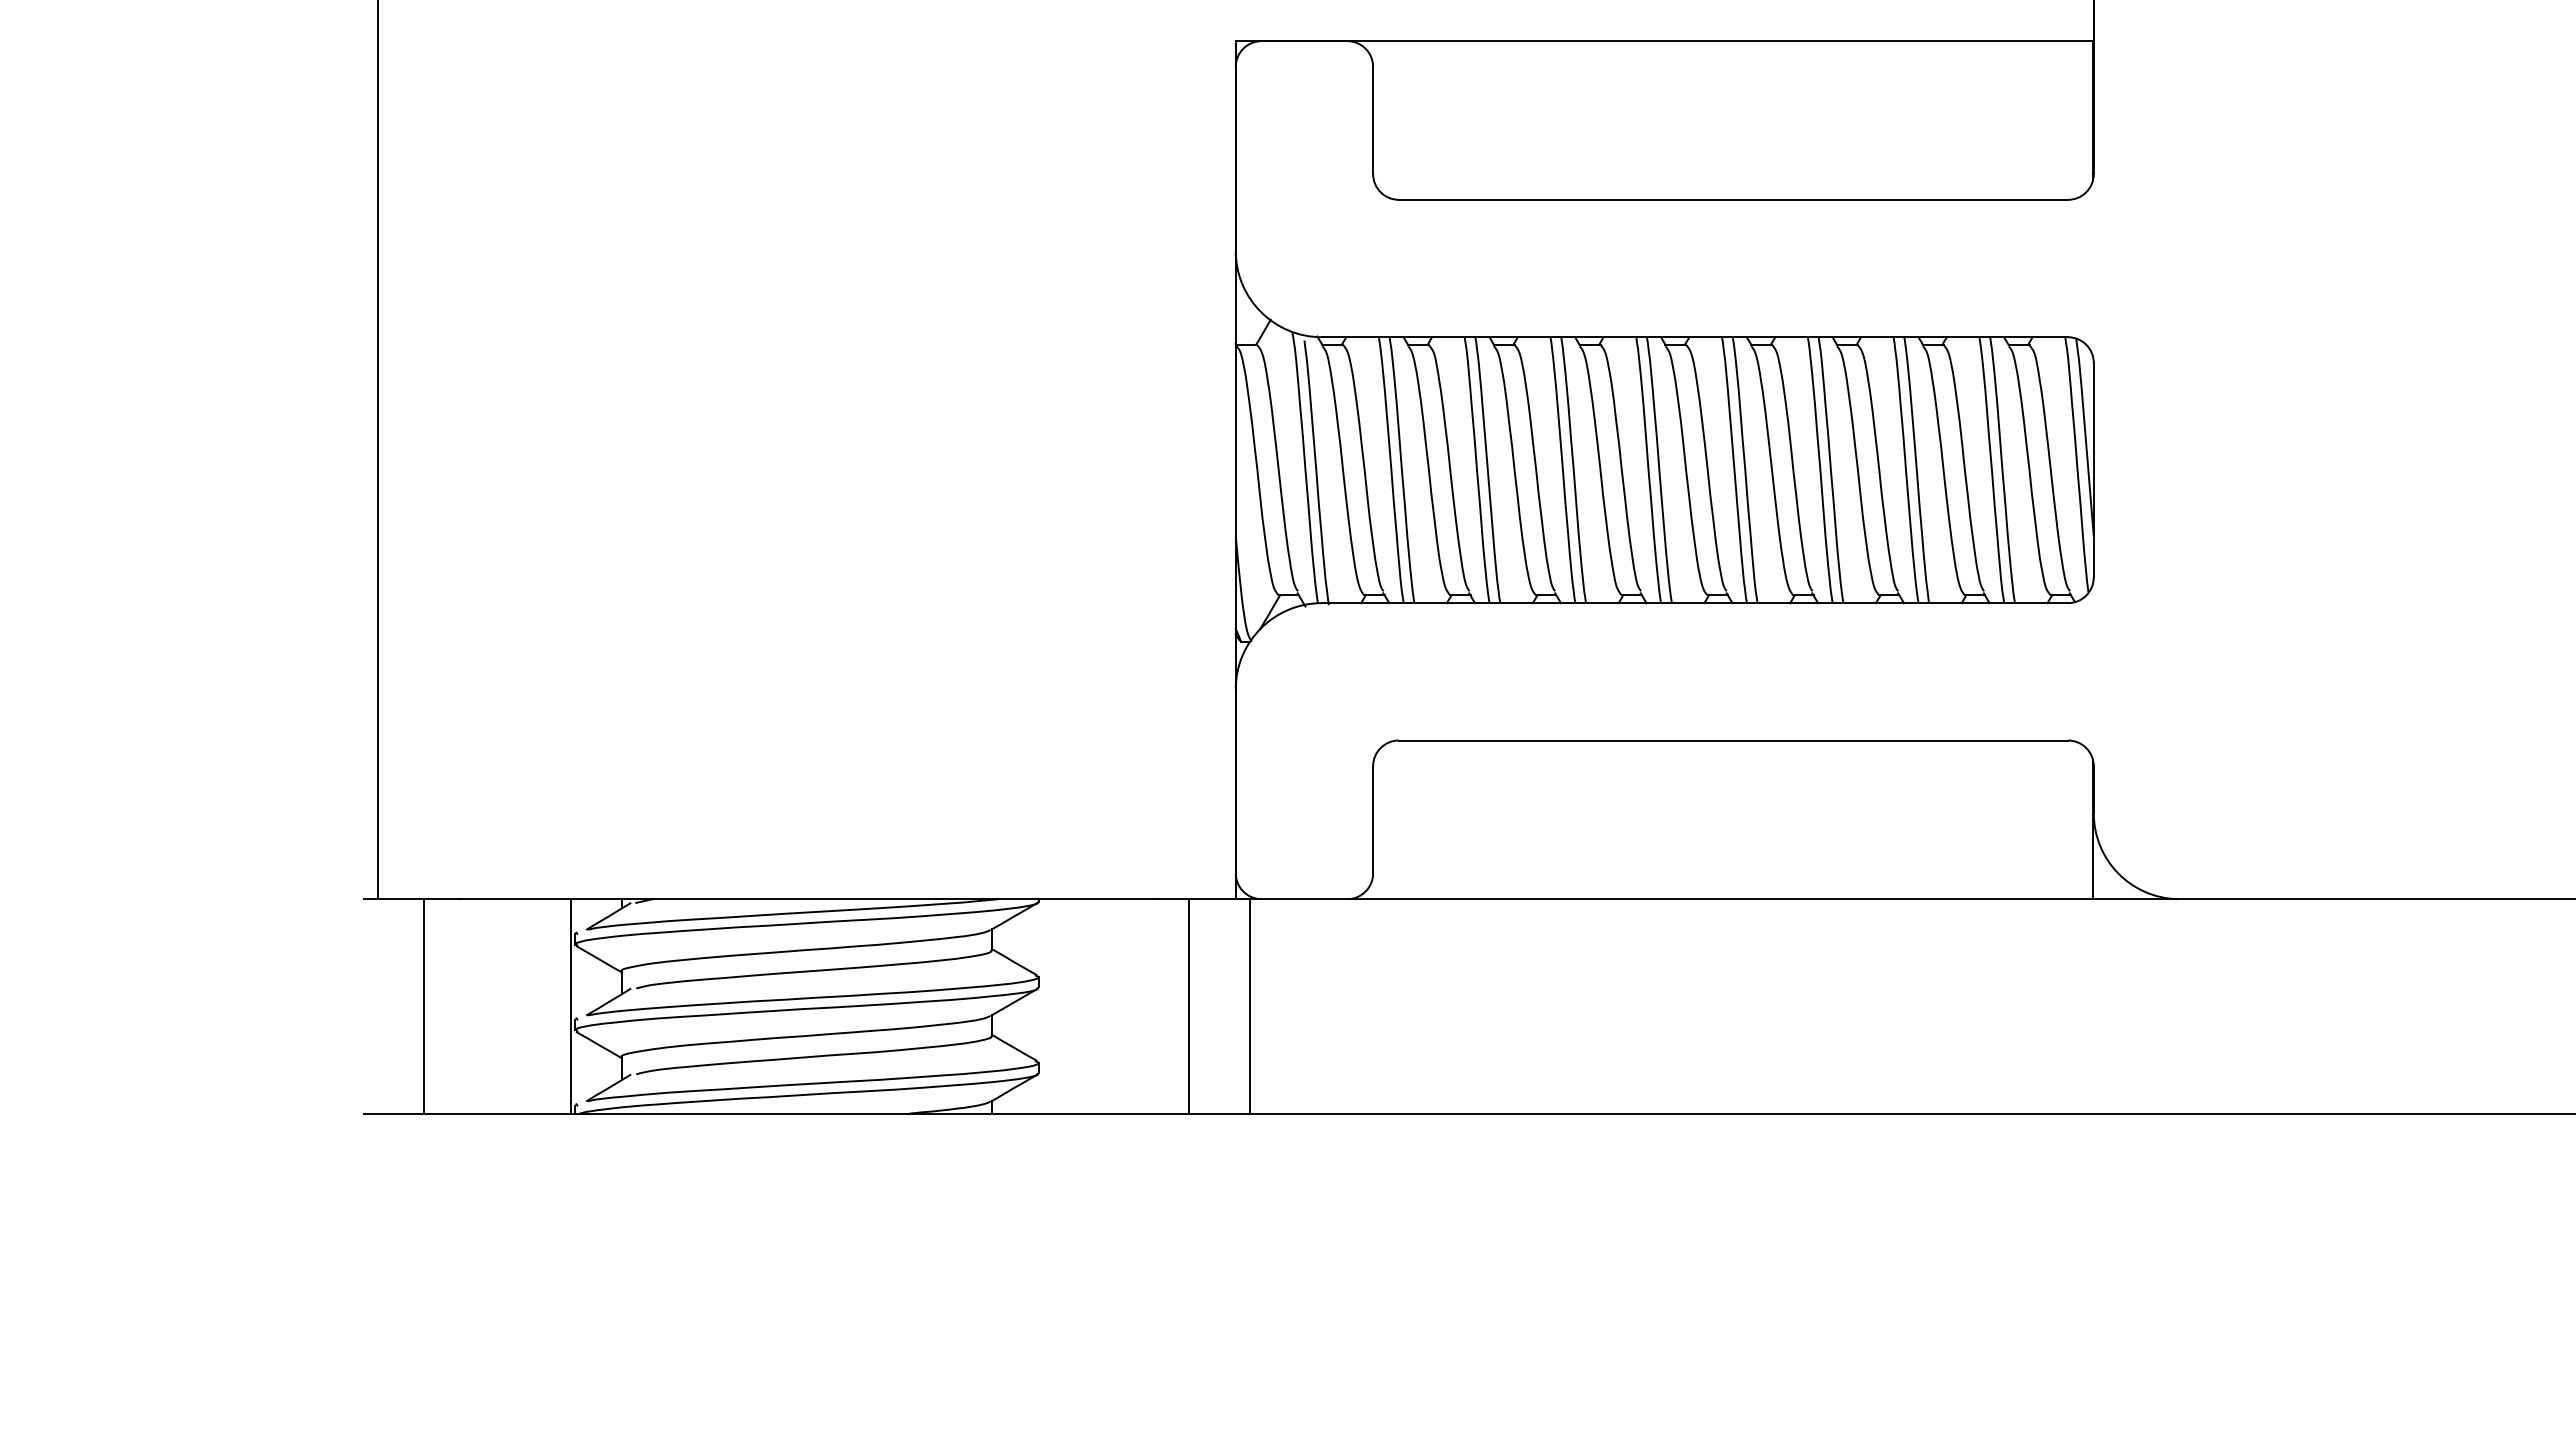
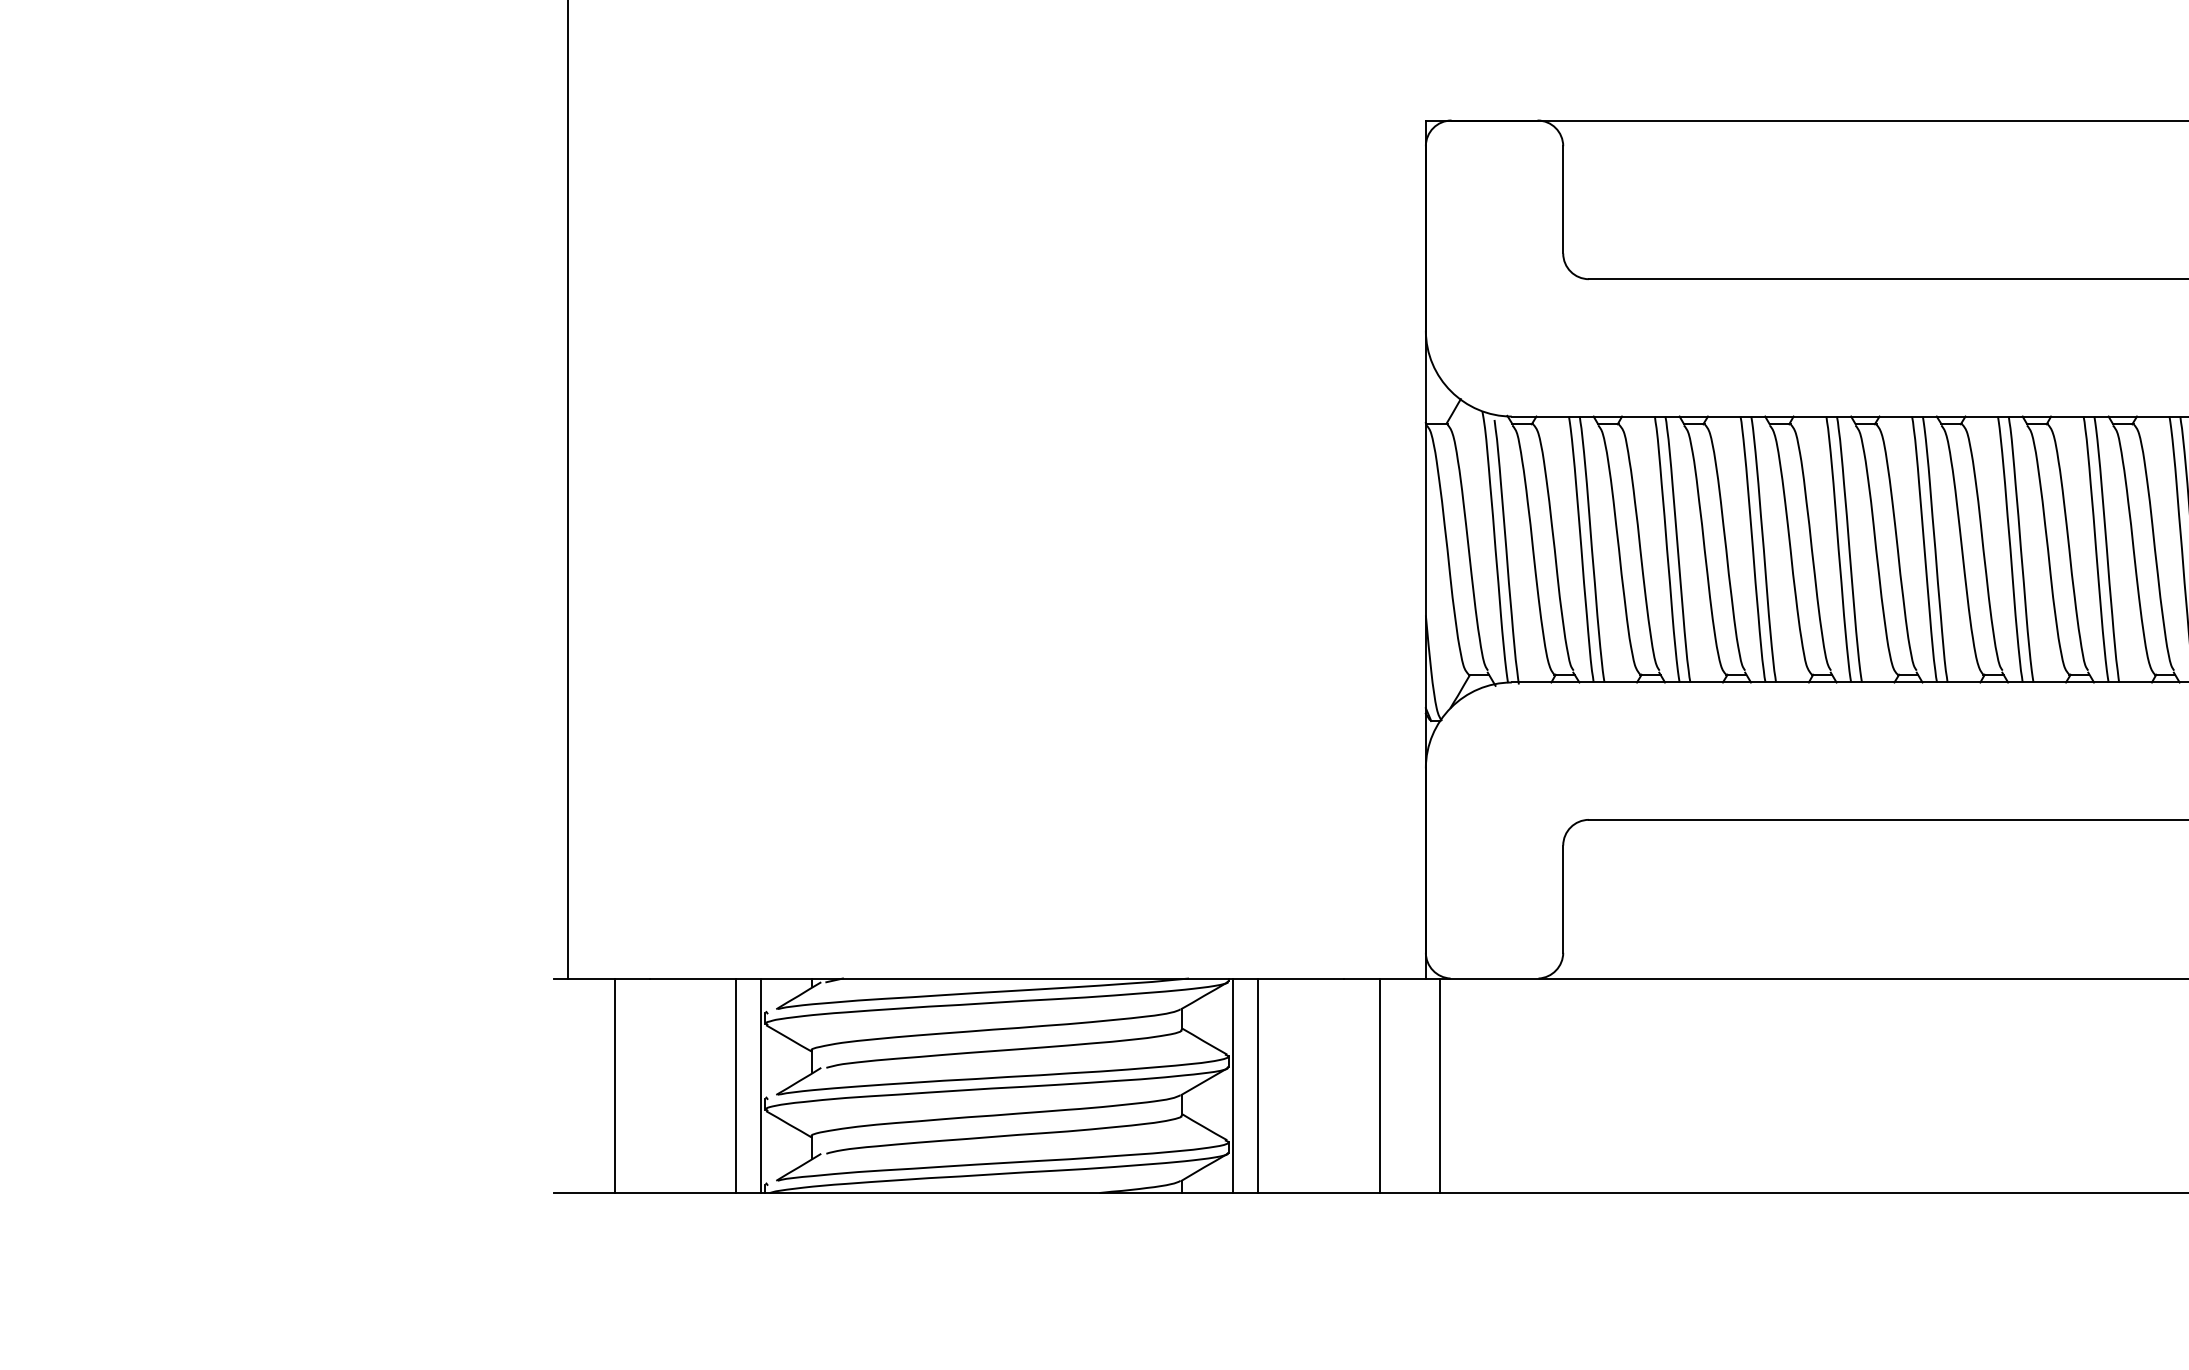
line: (545, 1006) -> (735, 1085), added
line: (1042, 1006) -> (1232, 1085), added
line: (1067, 1006) -> (1257, 1085), added

